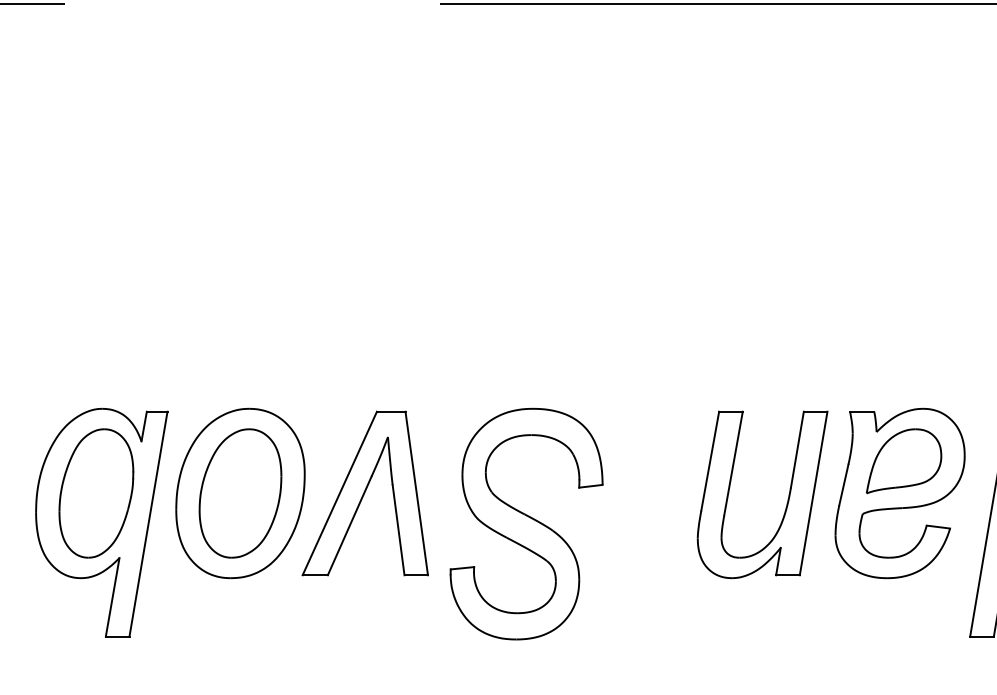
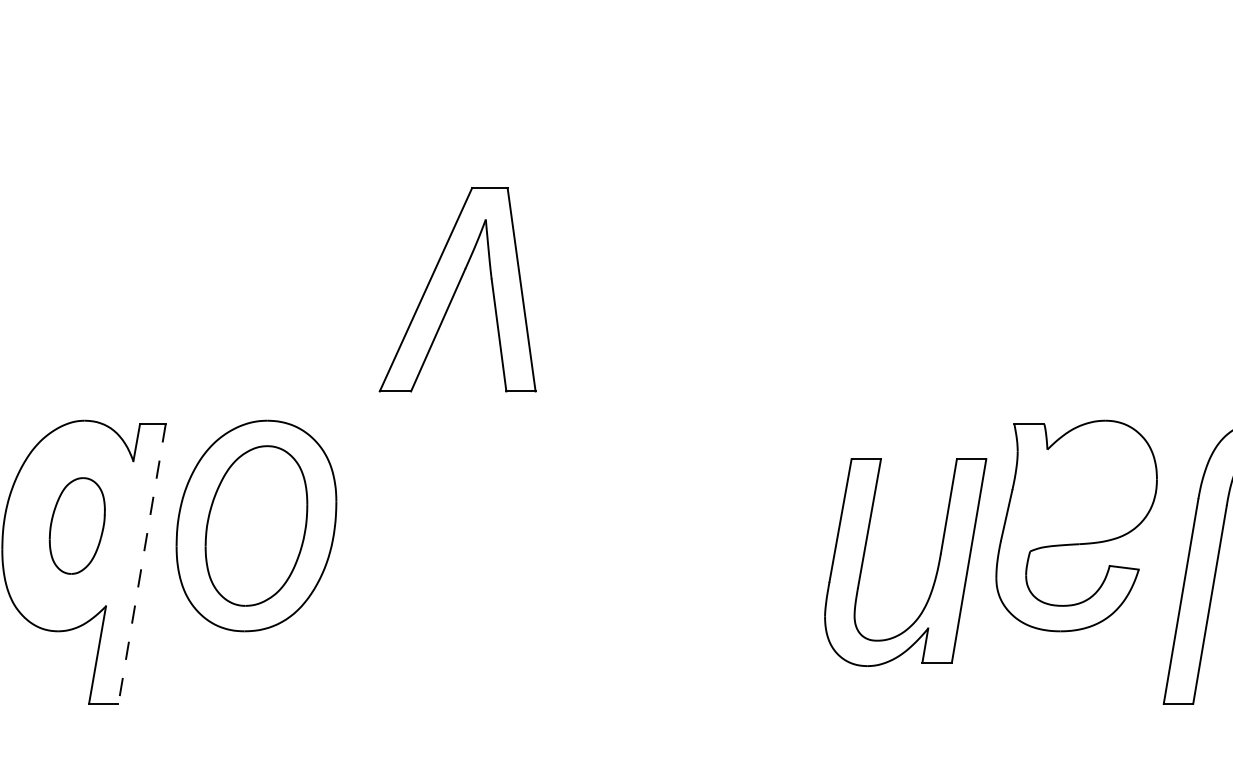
part: (904, 461) -> (1082, 486), removed
part: (96, 493) -> (77, 526), size x0.6
part: (364, 493) -> (456, 289), moved
part: (787, 499) -> (936, 568), moved
part: (526, 523) -> (612, 563), removed
line: (148, 524) -> (142, 564), solid -> dashed

